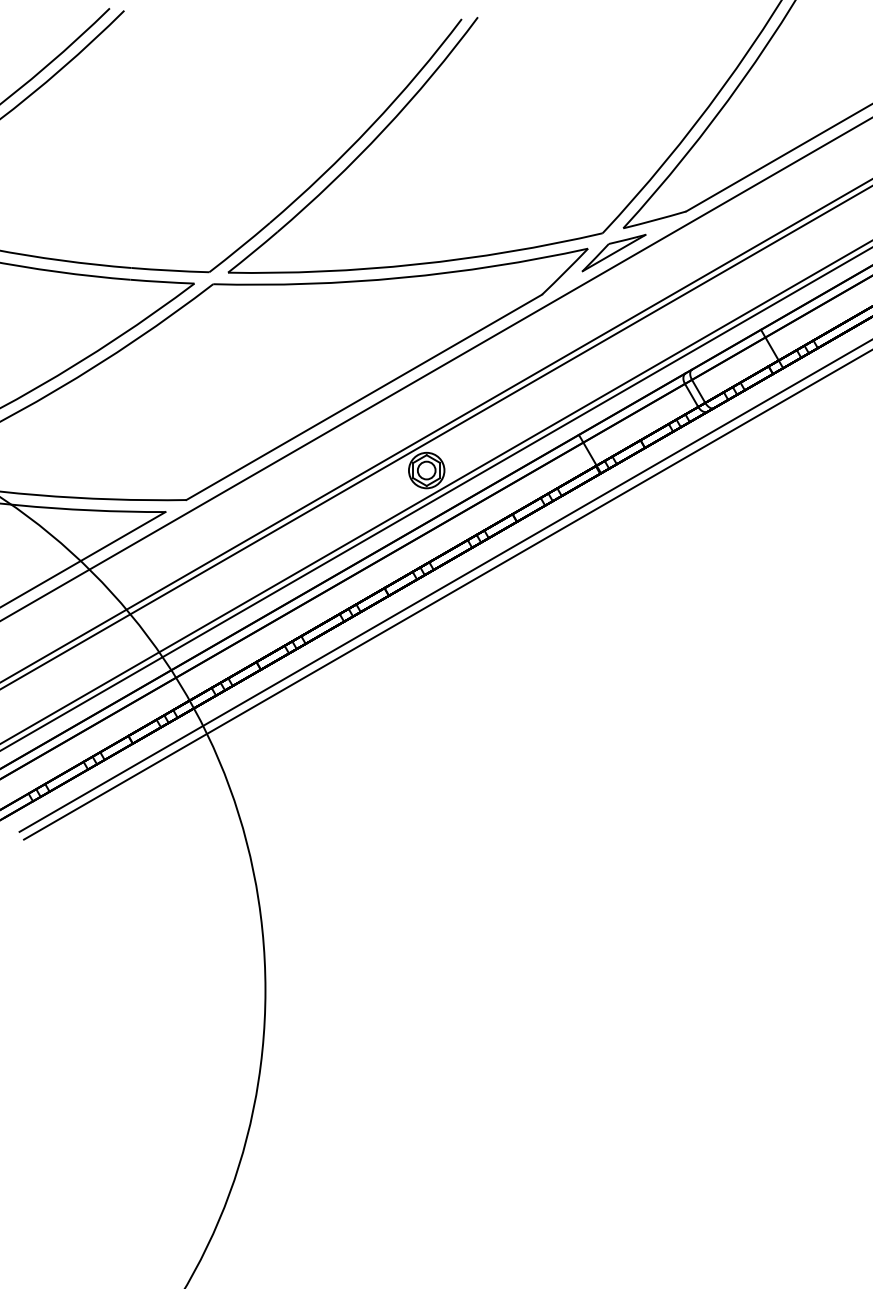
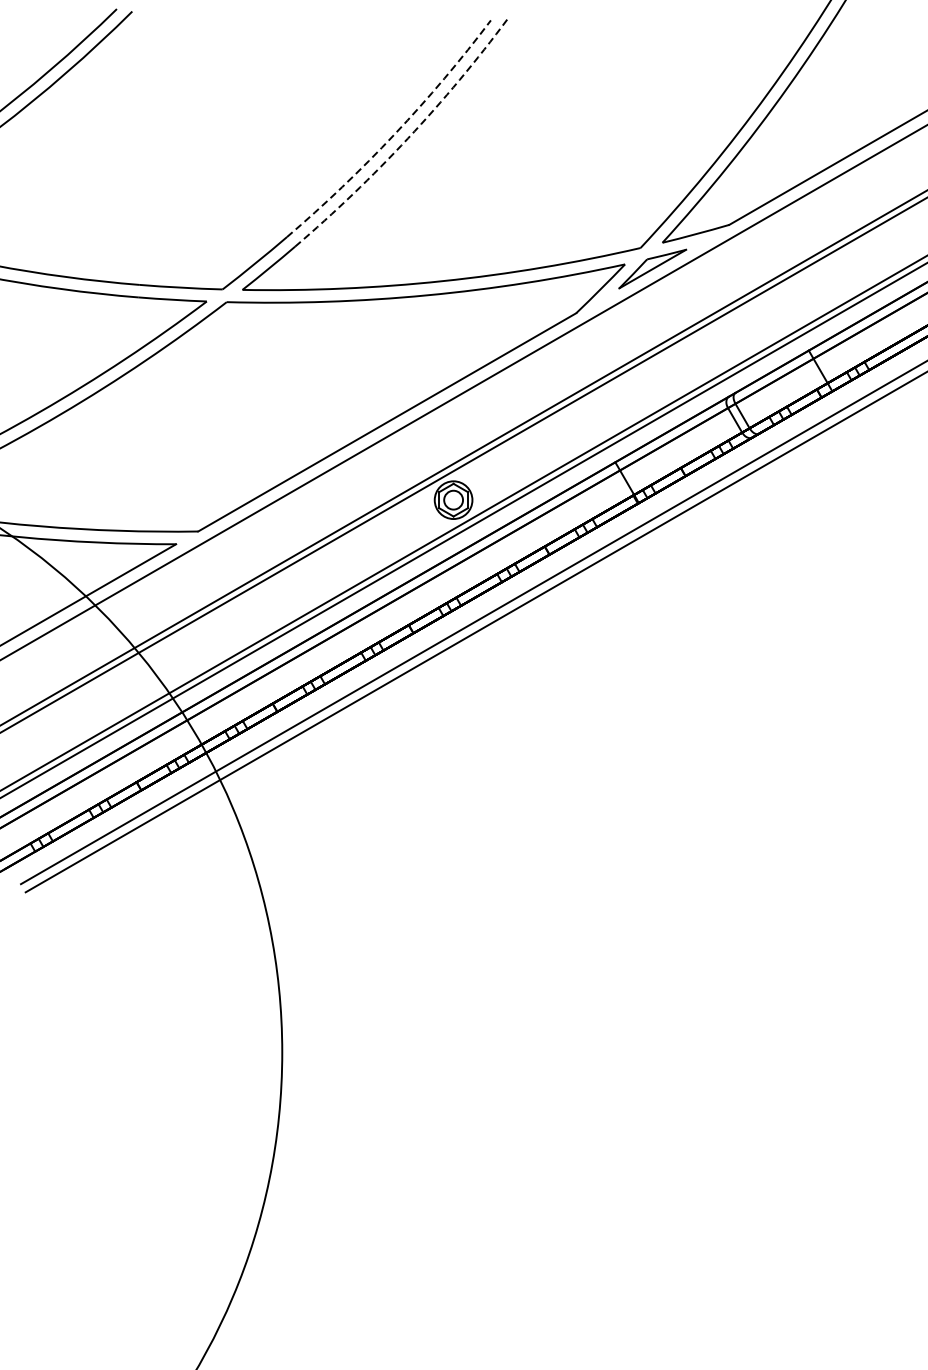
arc: (371, 126) -> (394, 134), solid -> dashed
arc: (383, 130) -> (407, 138), solid -> dashed

